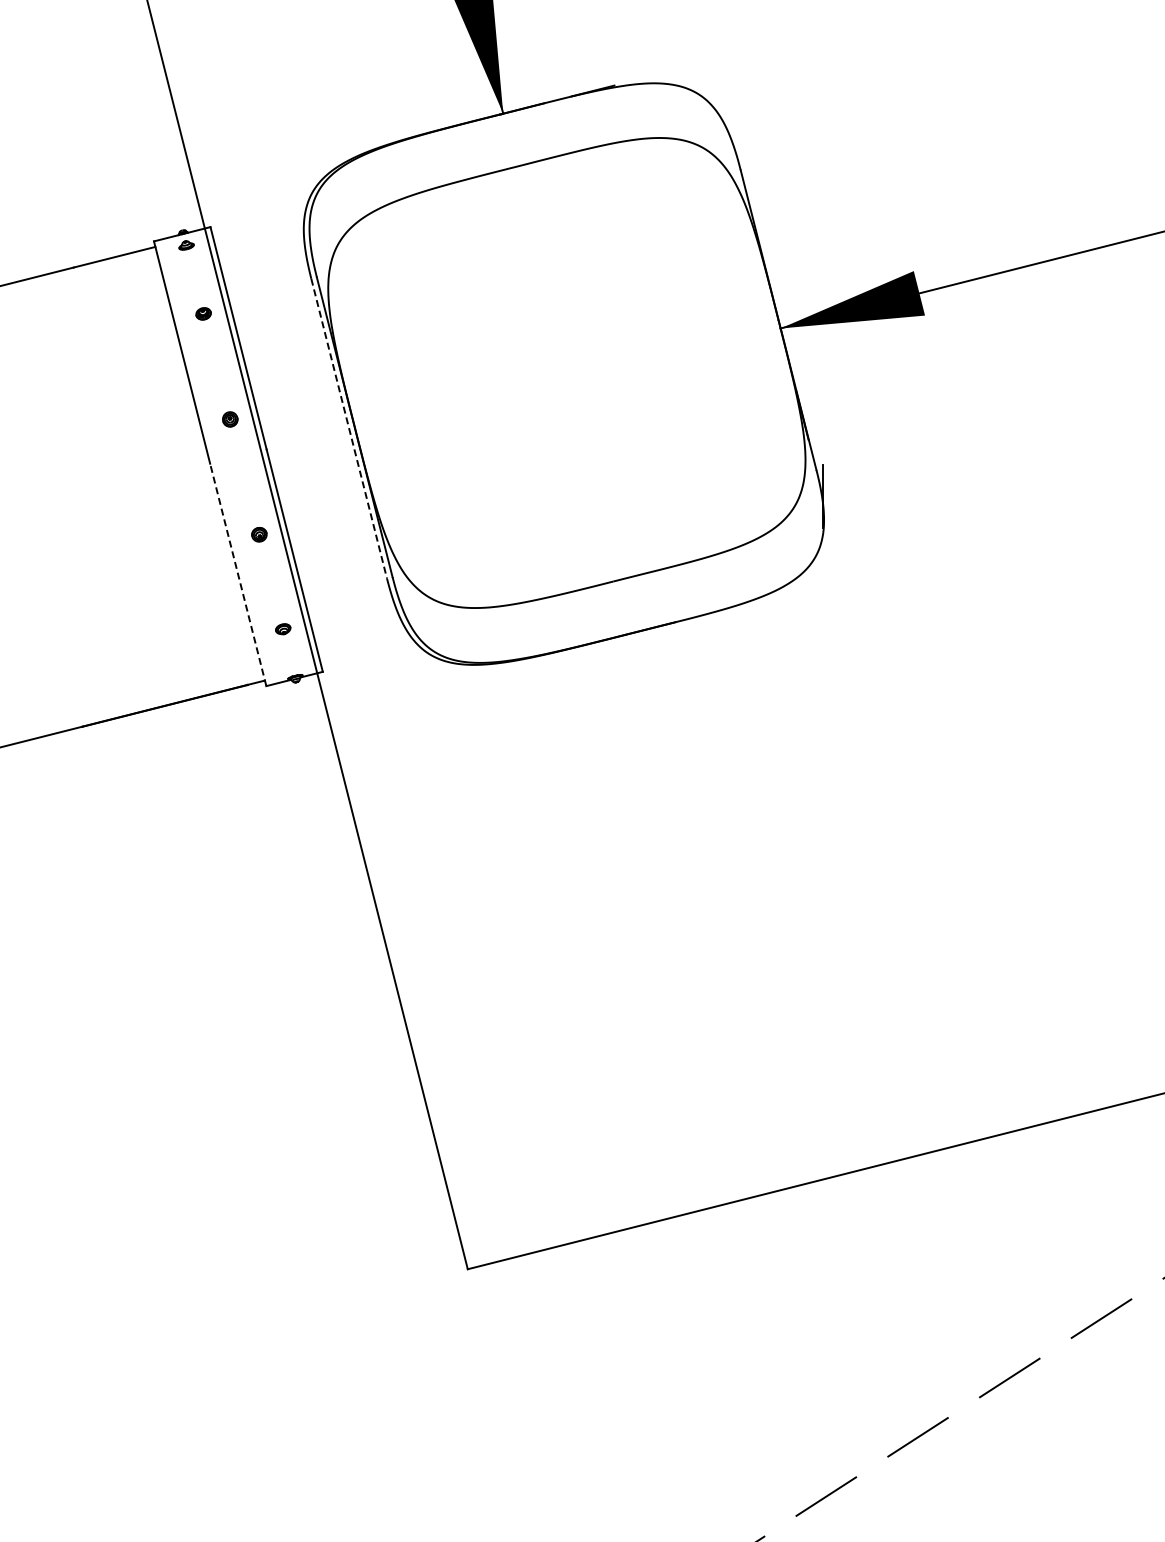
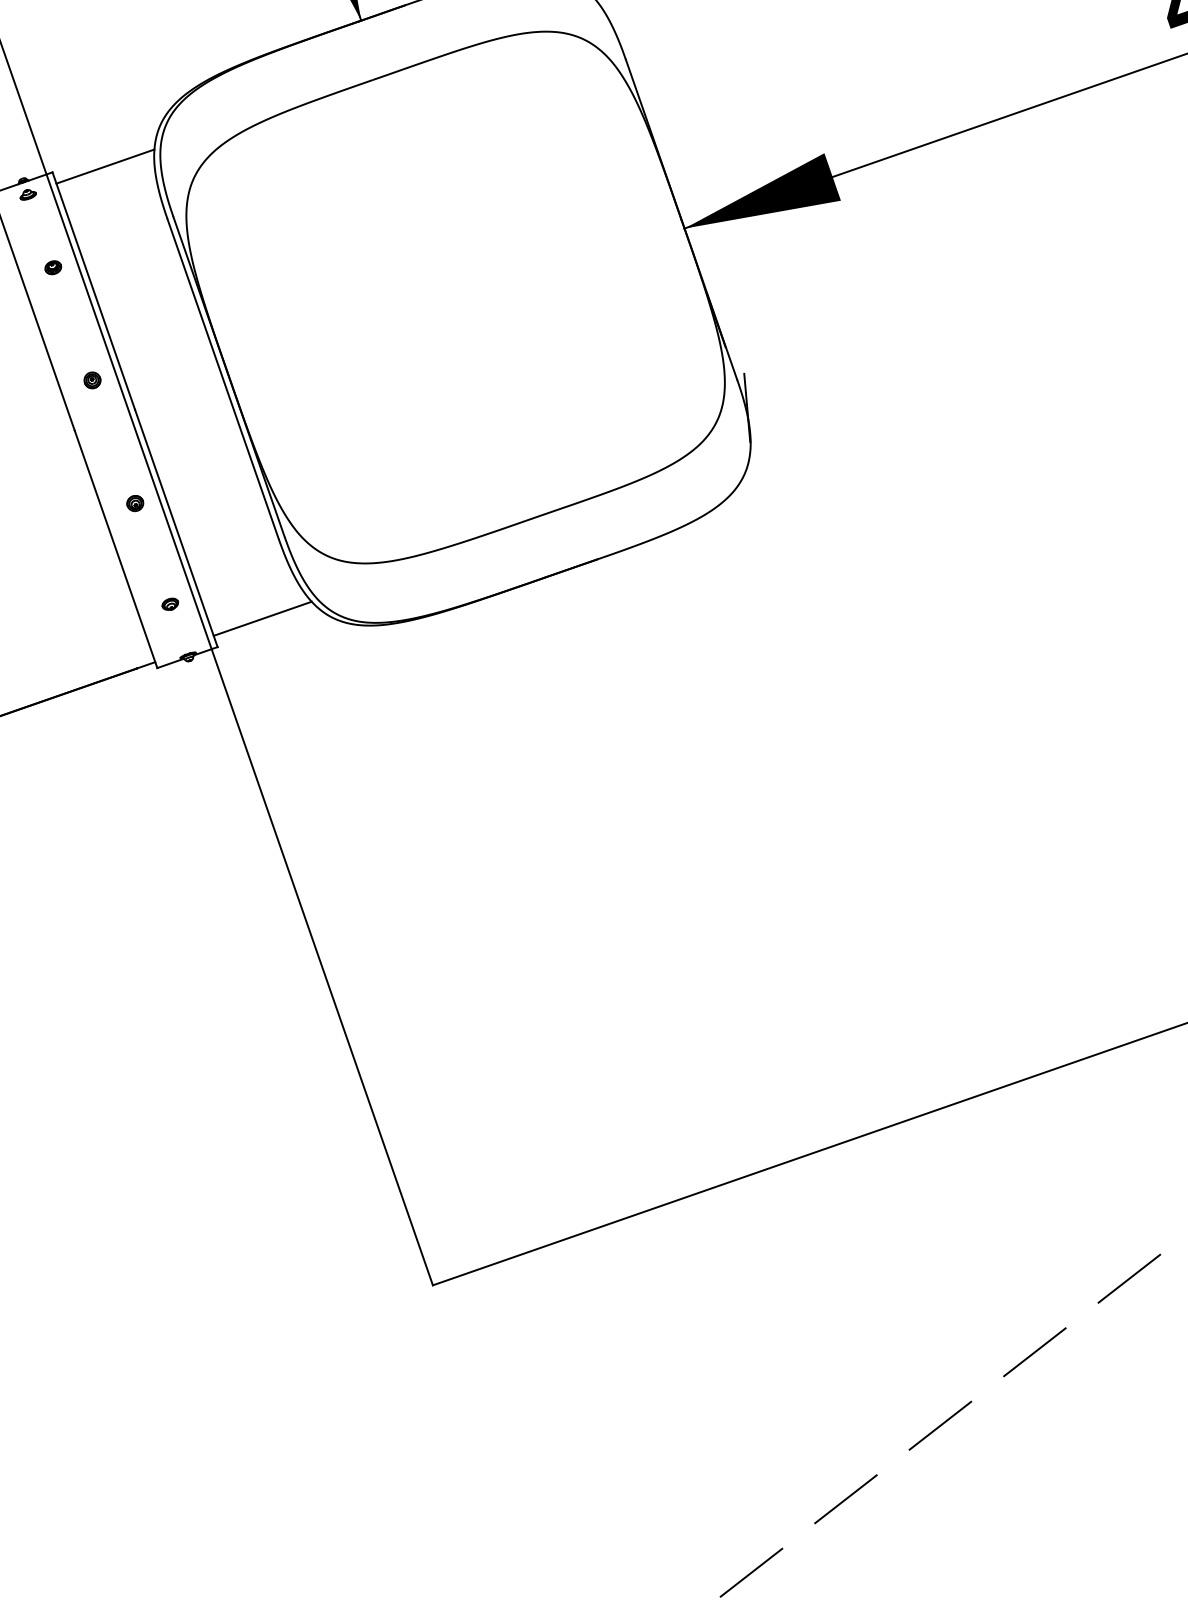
line: (259, 225) -> (105, 165), added
line: (349, 428) -> (223, 378), dashed -> solid
line: (238, 574) -> (116, 548), dashed -> solid
line: (366, 649) -> (263, 618), added

